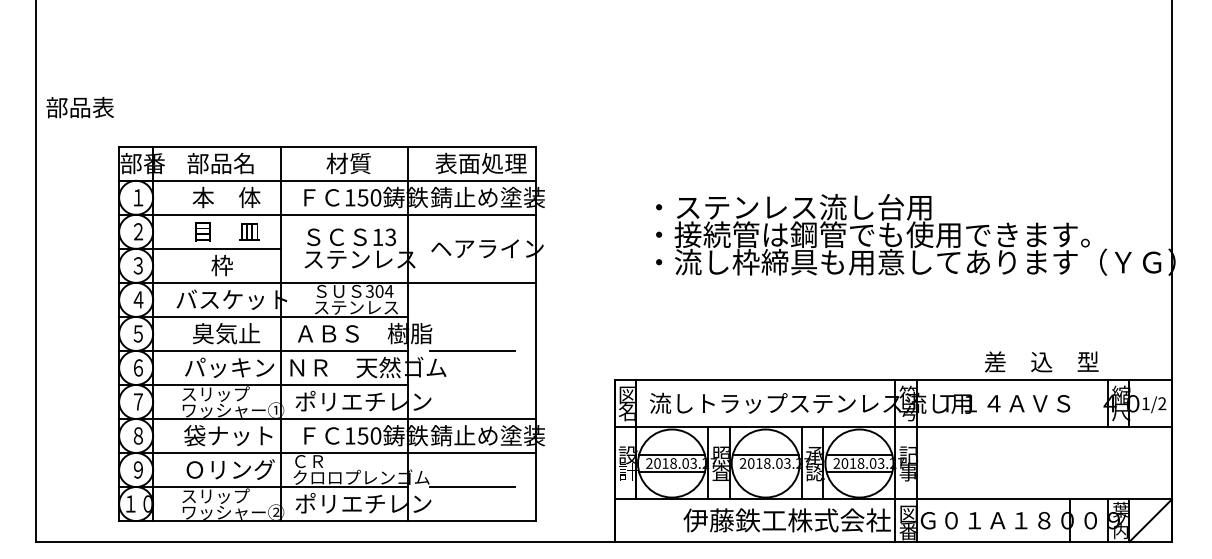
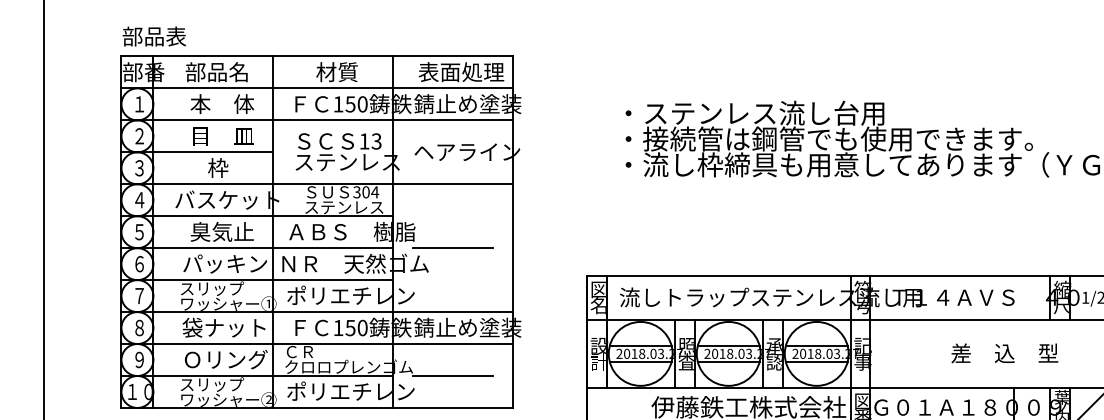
text: (79, 107) -> (153, 36), moved
text: (1041, 361) -> (1004, 352), moved
line: (765, 472) -> (728, 362), added

